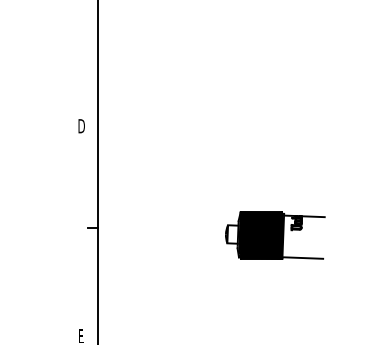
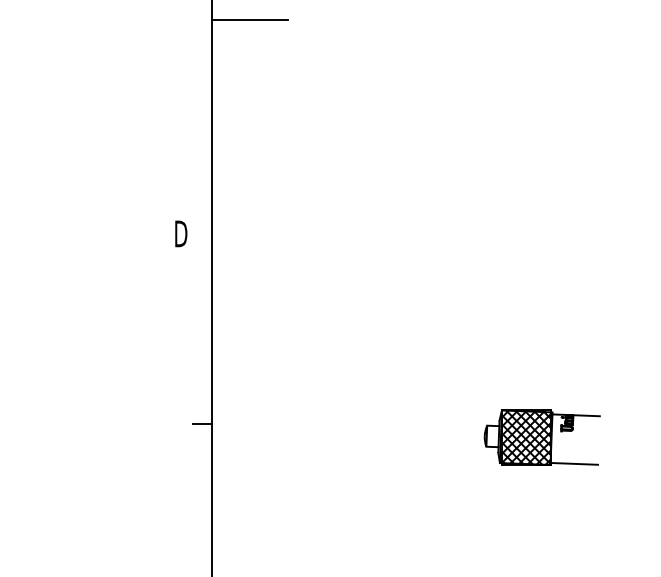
line: (118, 11) -> (249, 20), added
part: (275, 235) -> (542, 437), size x0.62

